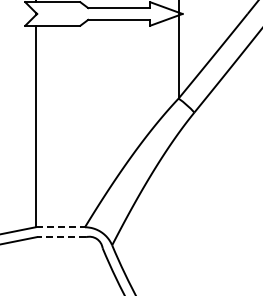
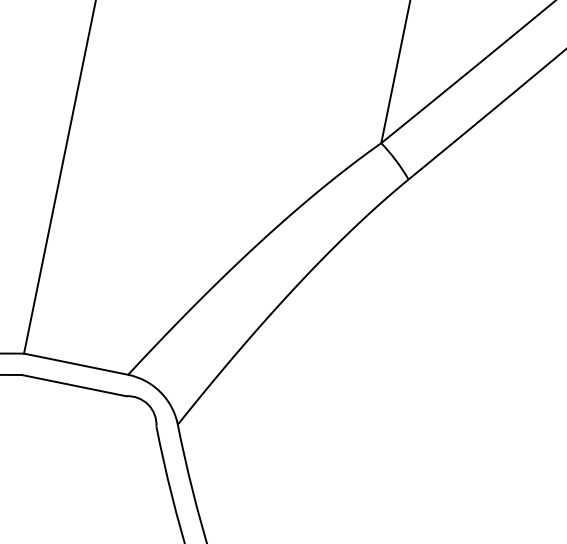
line: (60, 227) -> (76, 364), dashed -> solid
line: (61, 237) -> (74, 386), dashed -> solid

